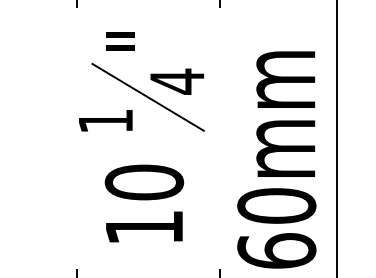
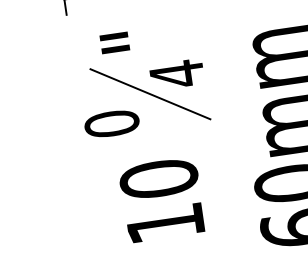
text: (105, 120) -> (111, 123), 1 -> 0

